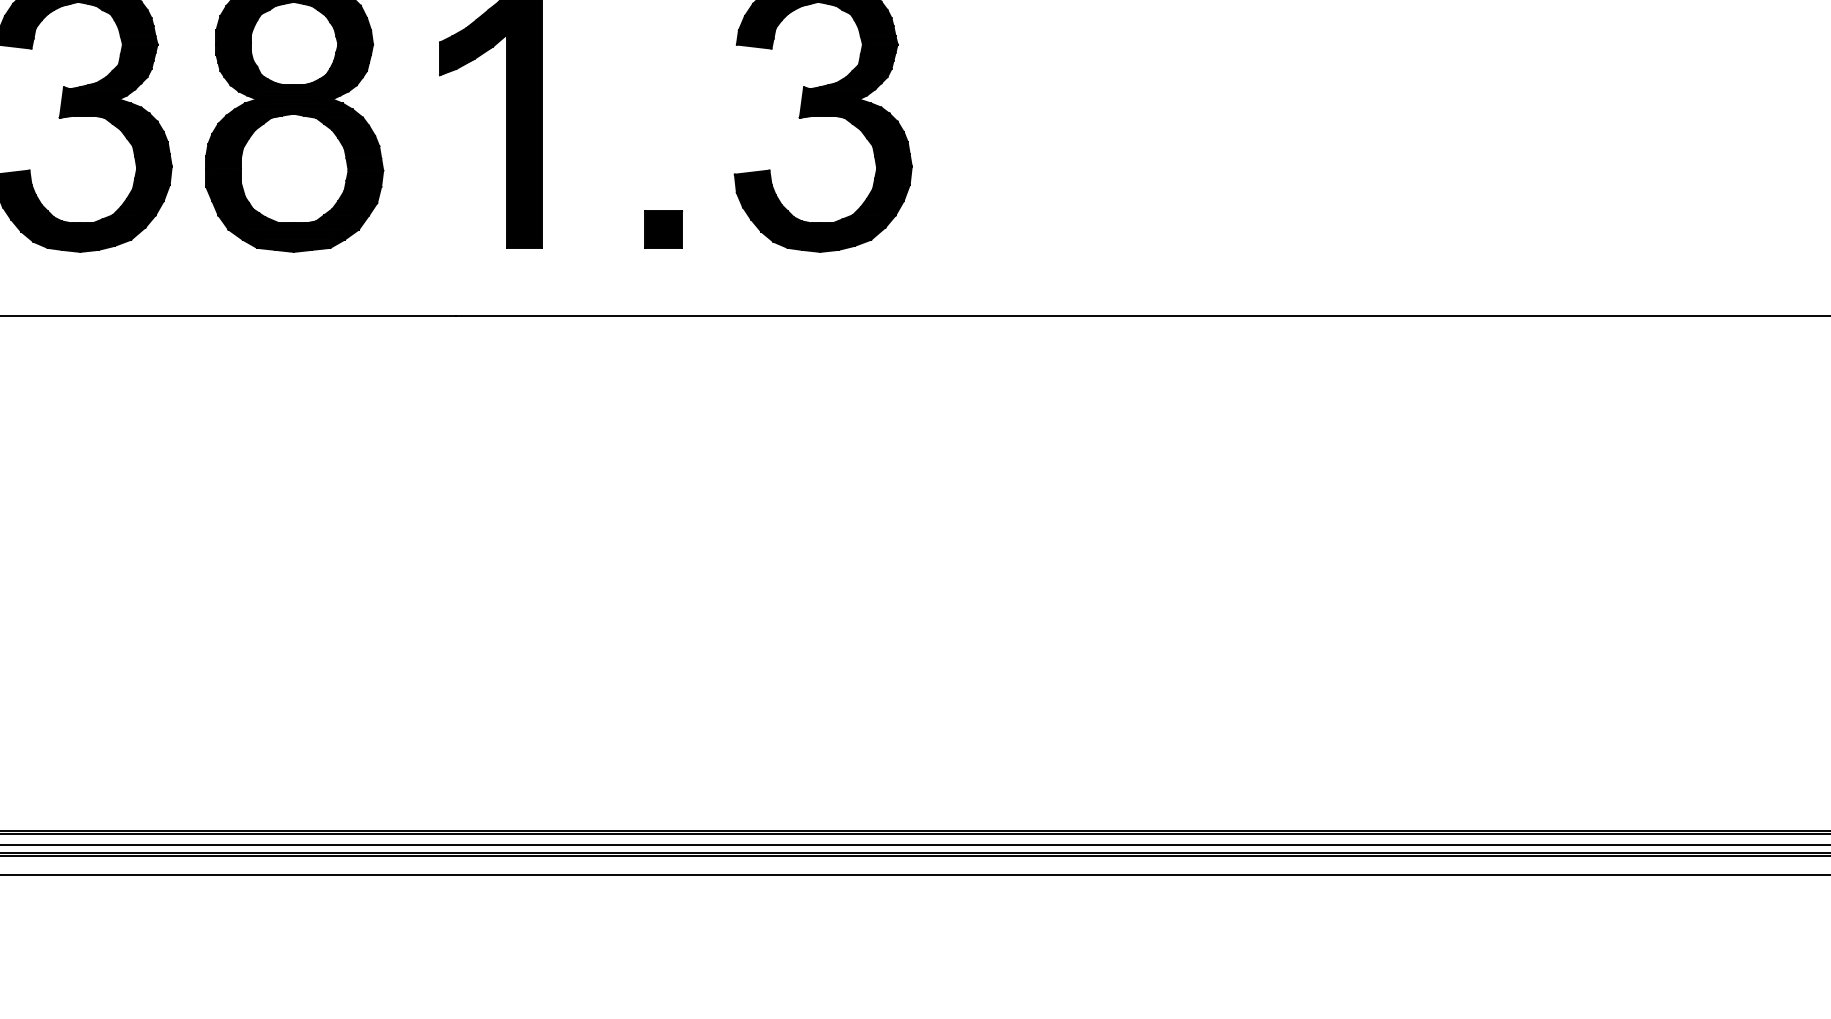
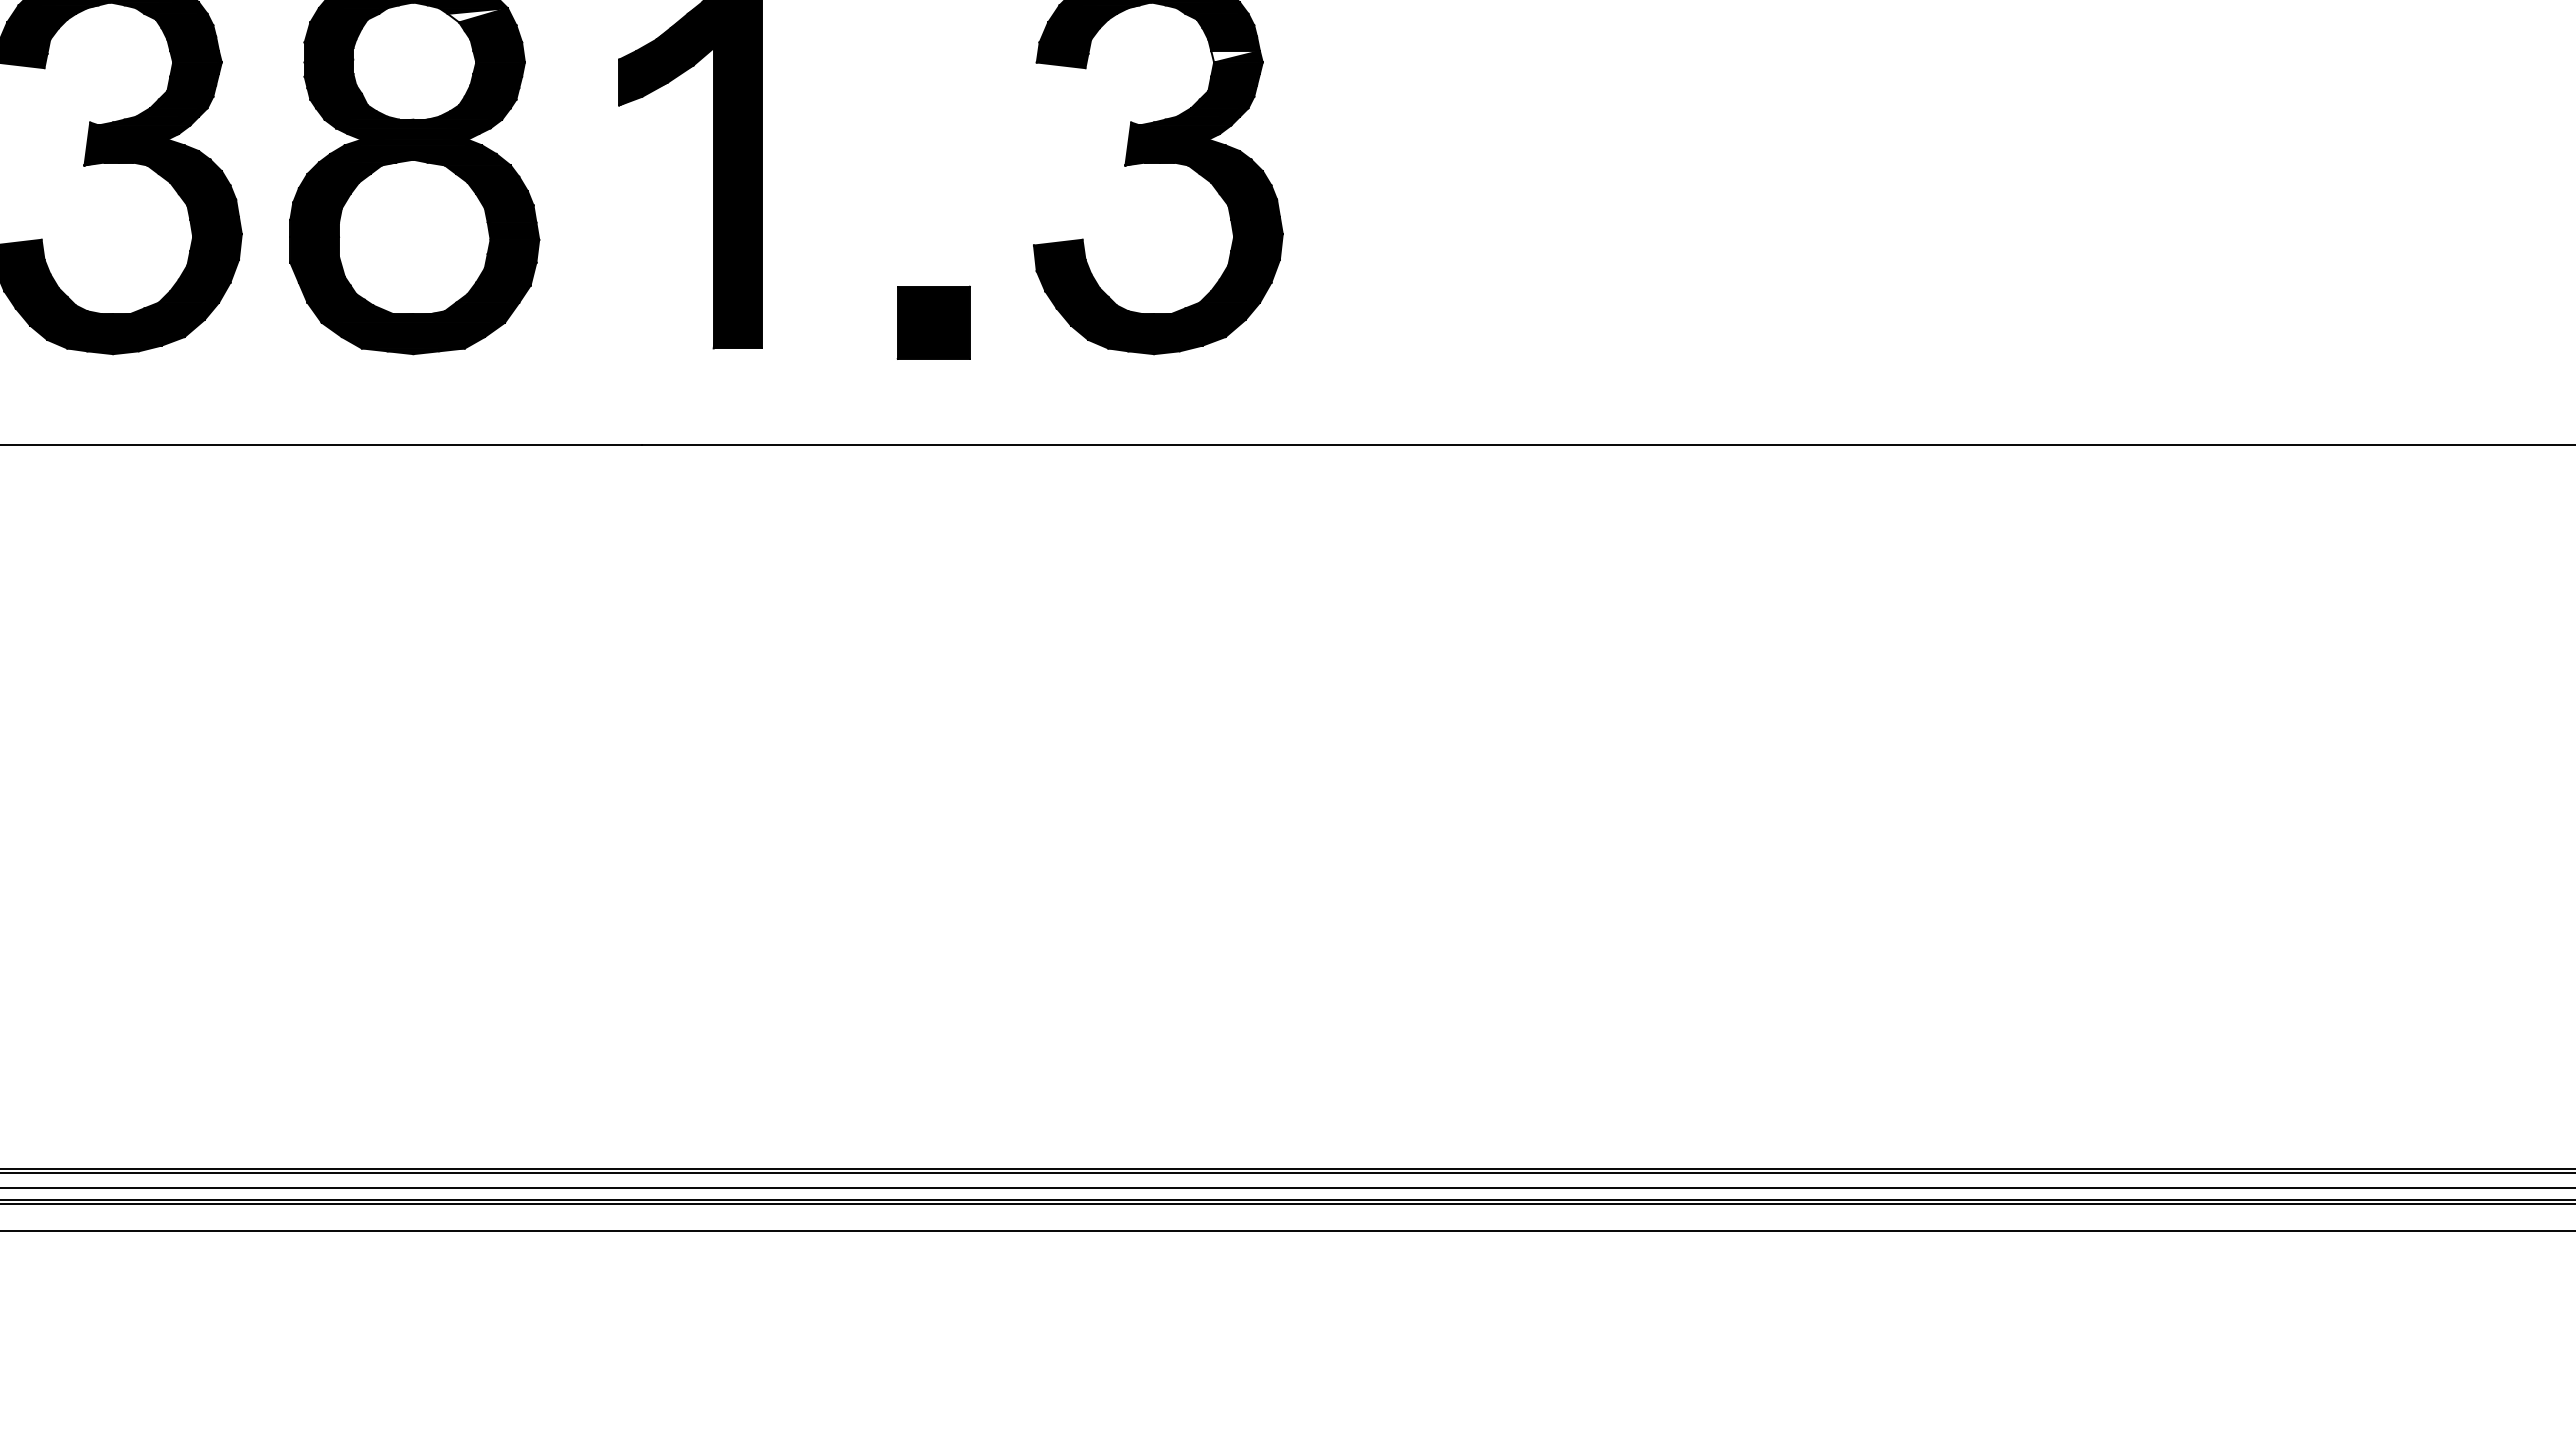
fill: (339, 11) -> (477, 15), removed
fill: (878, 40) -> (1235, 56), removed
part: (663, 229) -> (933, 322), size x1.4

